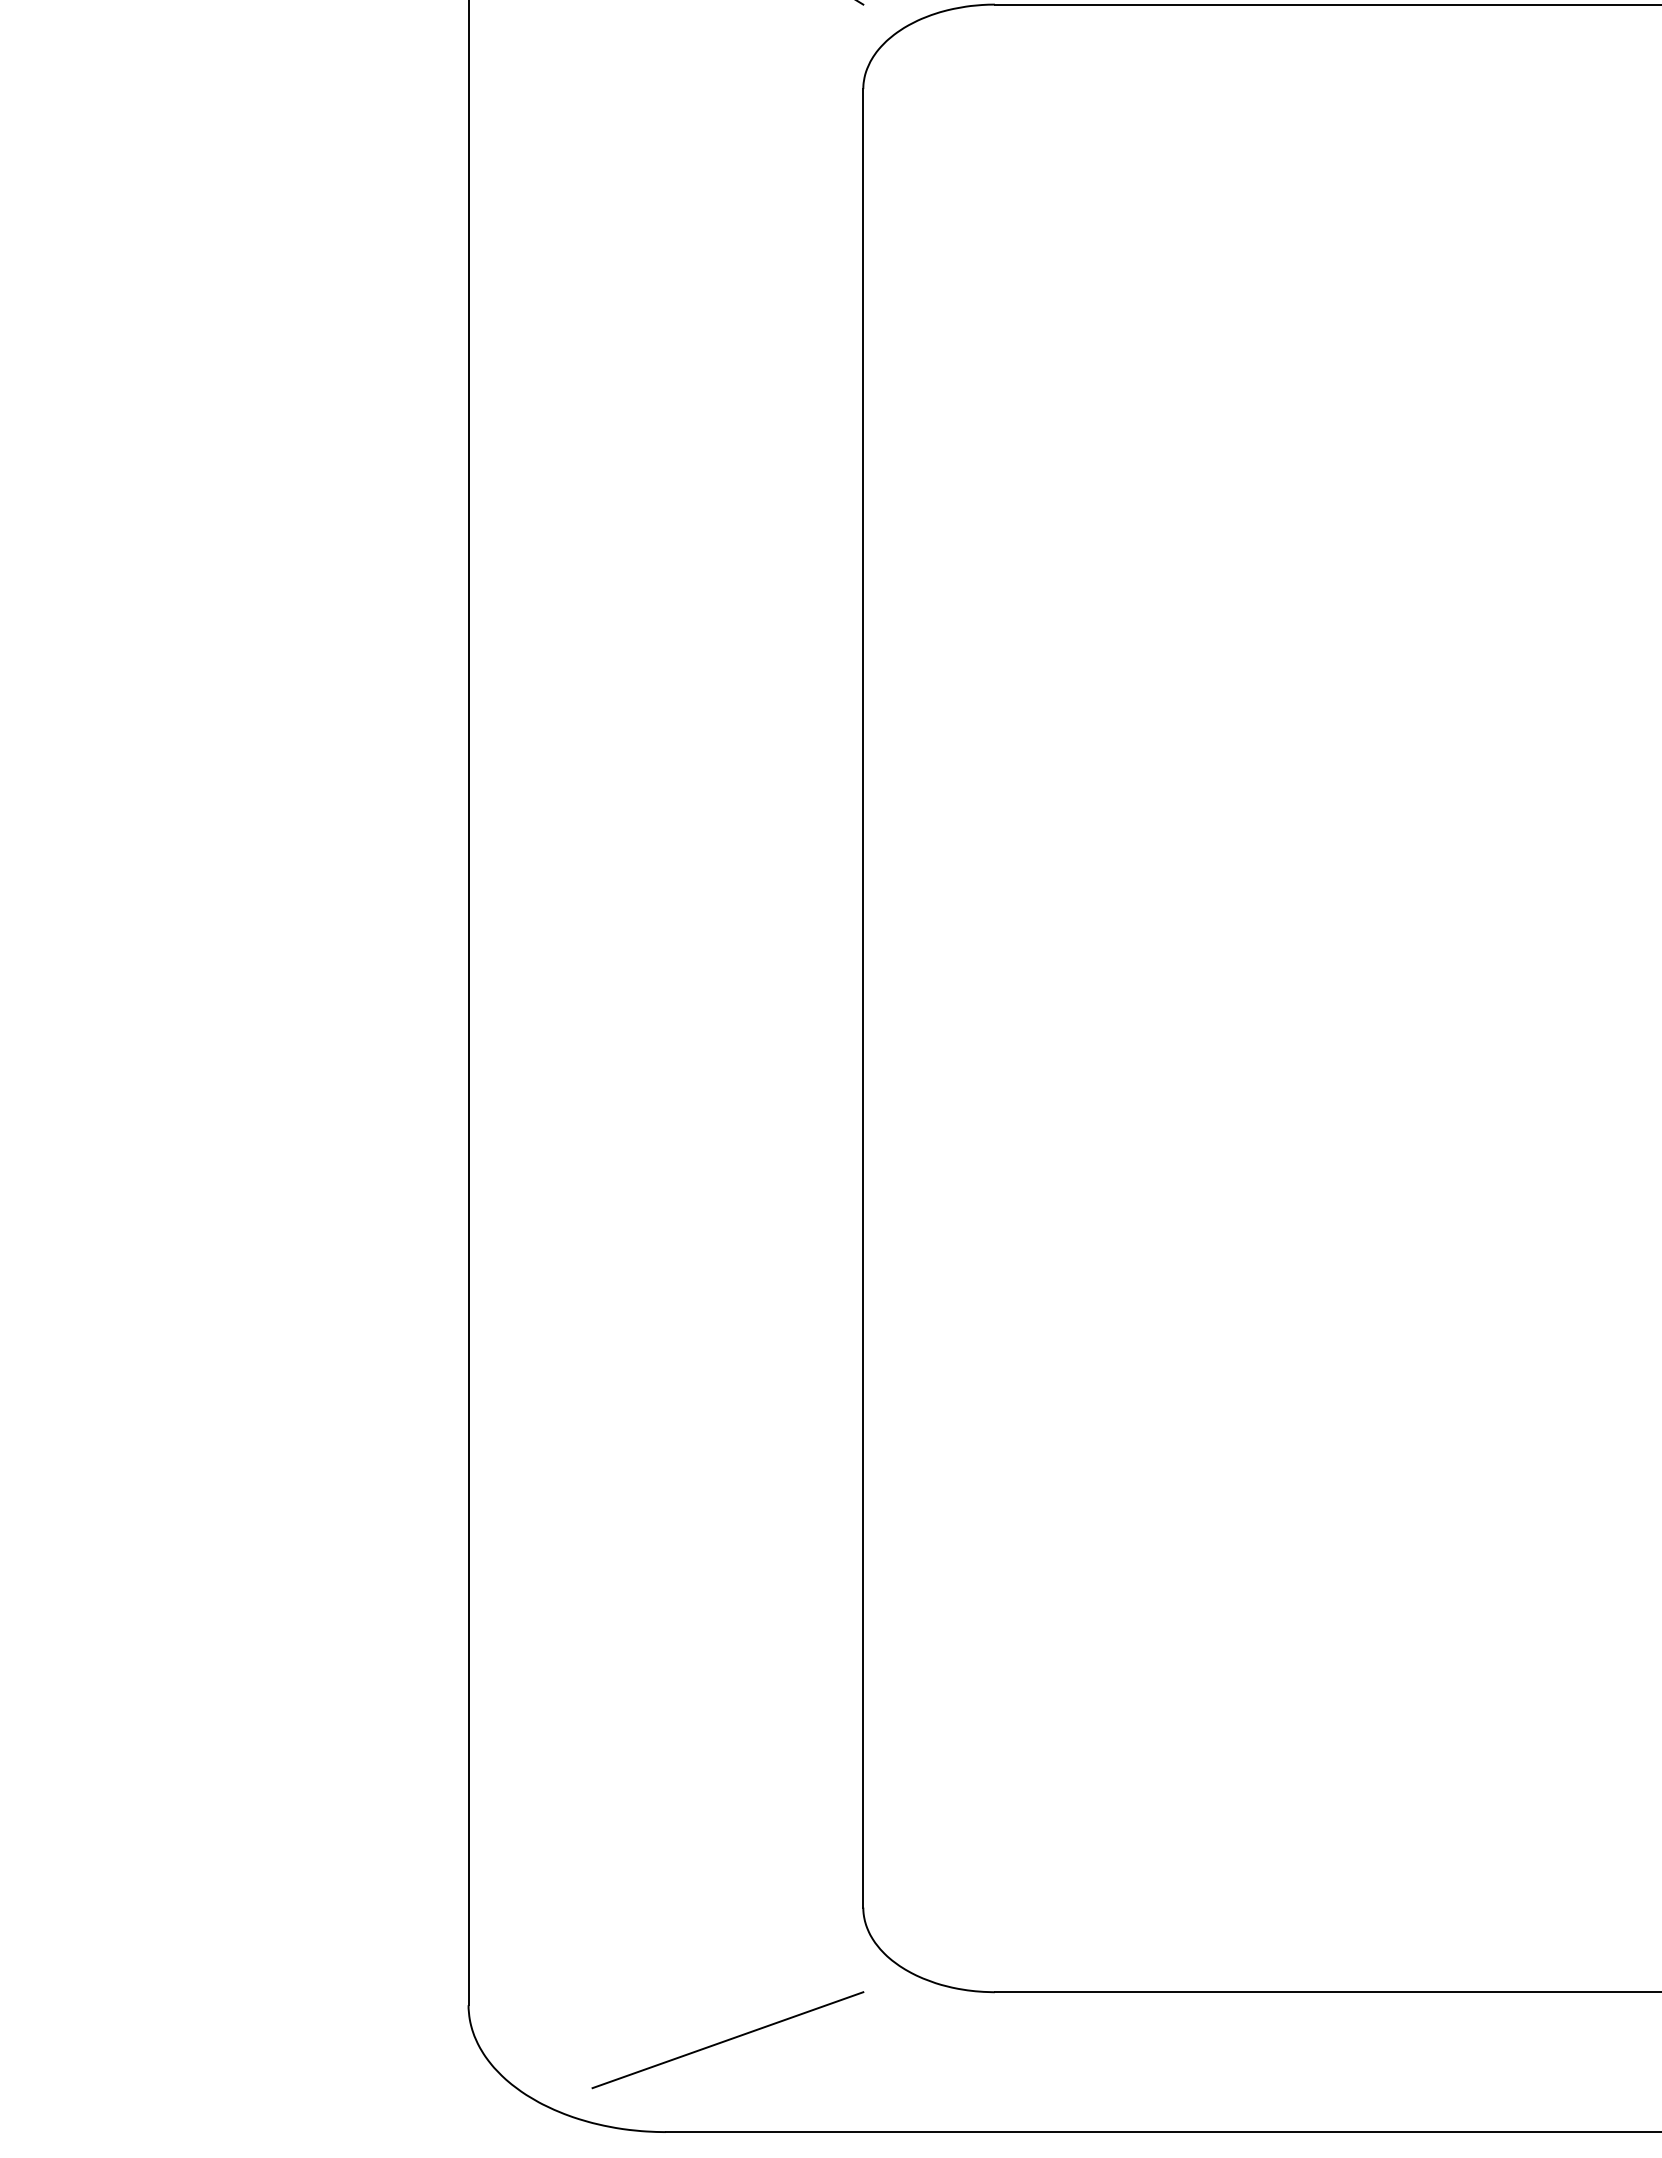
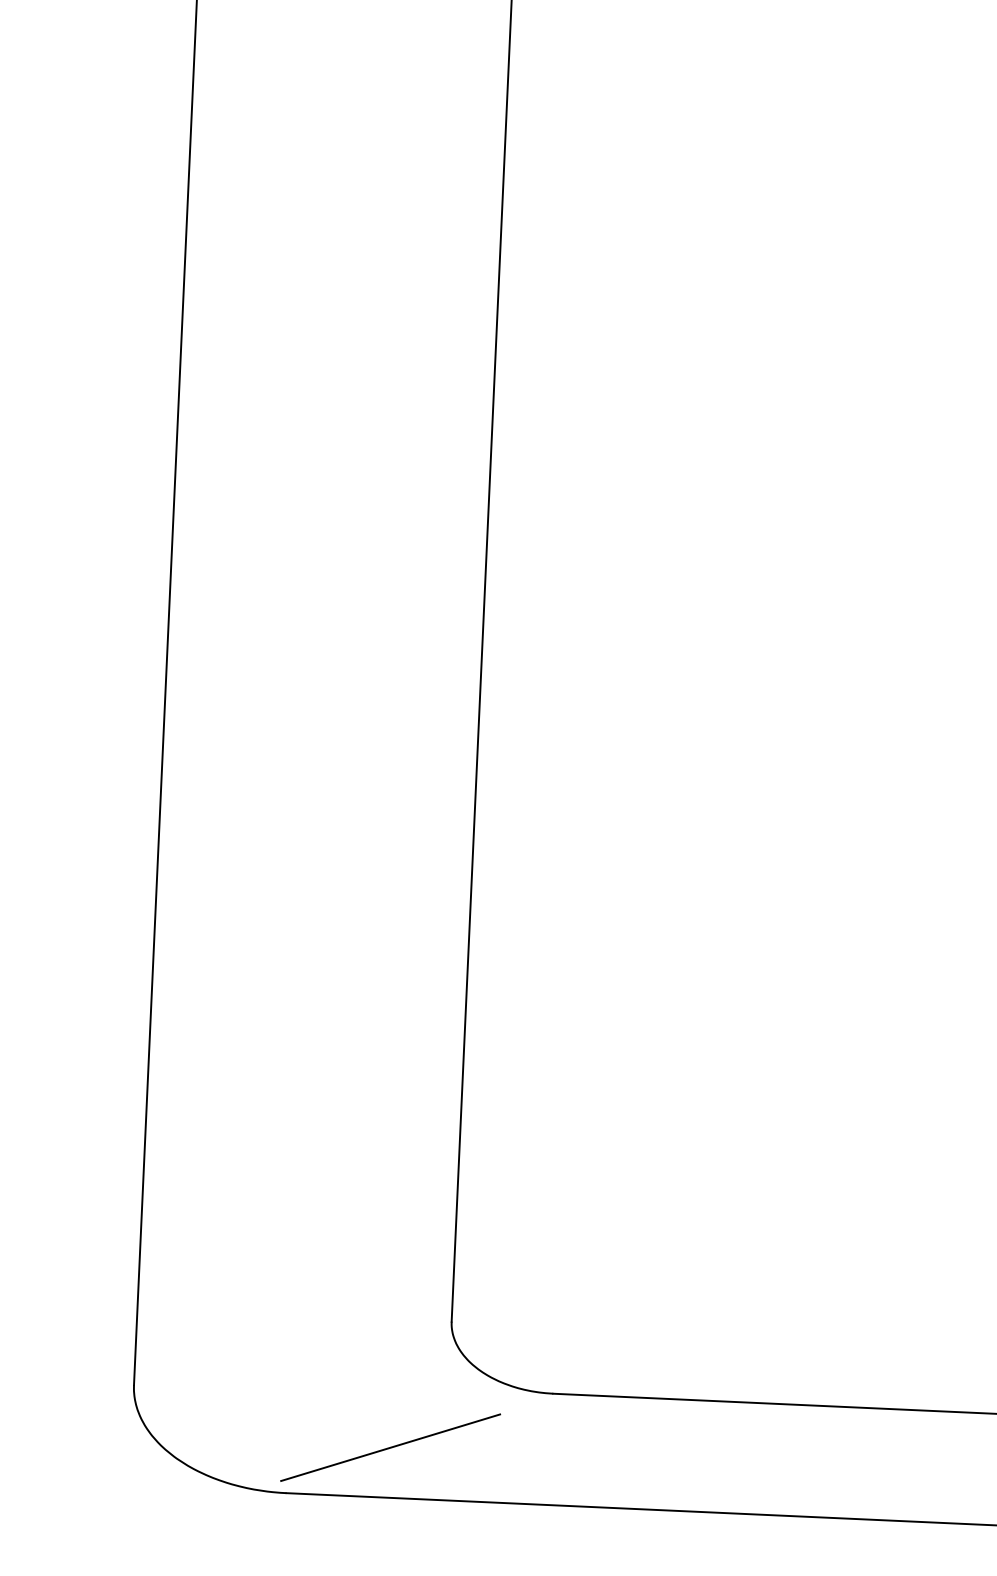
line: (727, 2040) -> (390, 1447), moved

